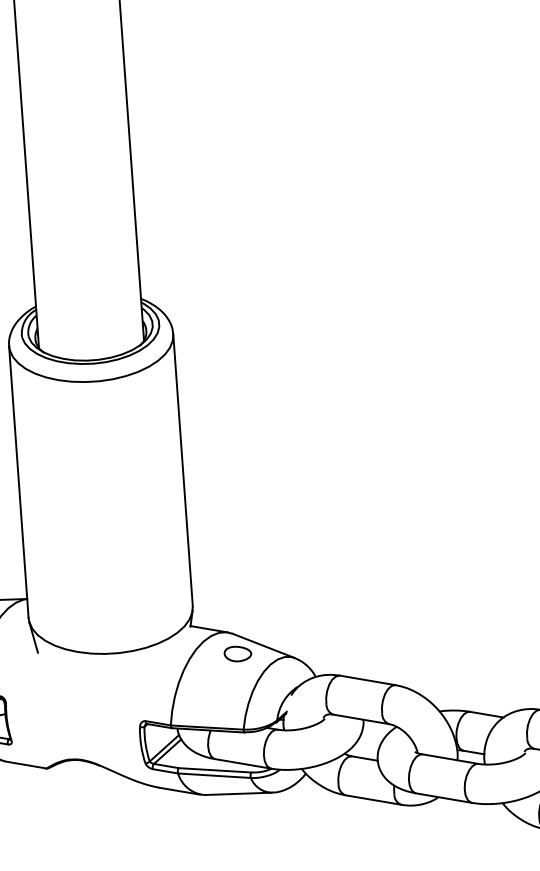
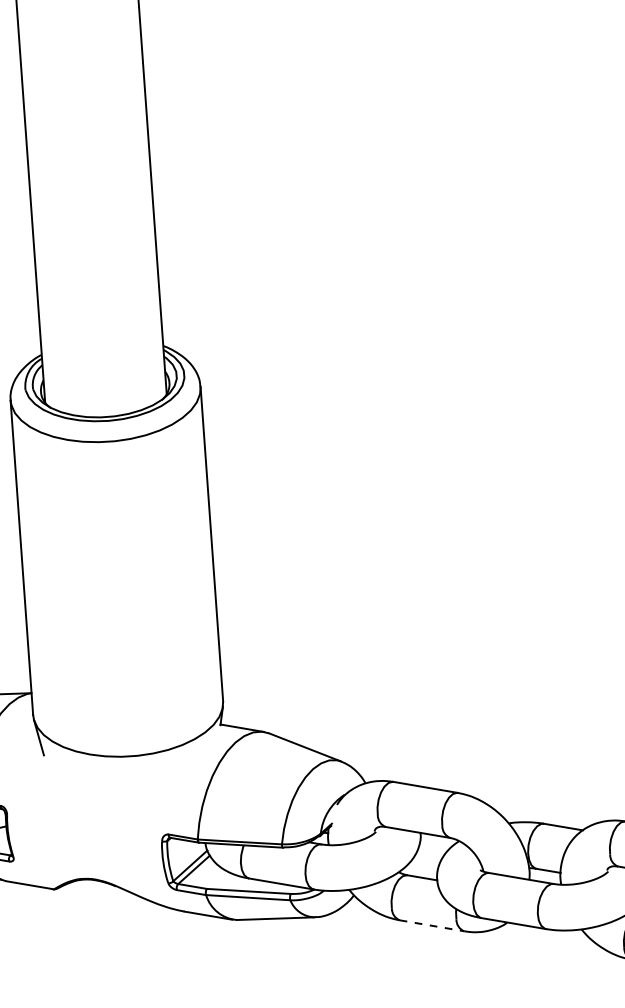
part: (238, 653) -> (275, 756), removed
line: (373, 799) -> (432, 925), solid -> dashed

